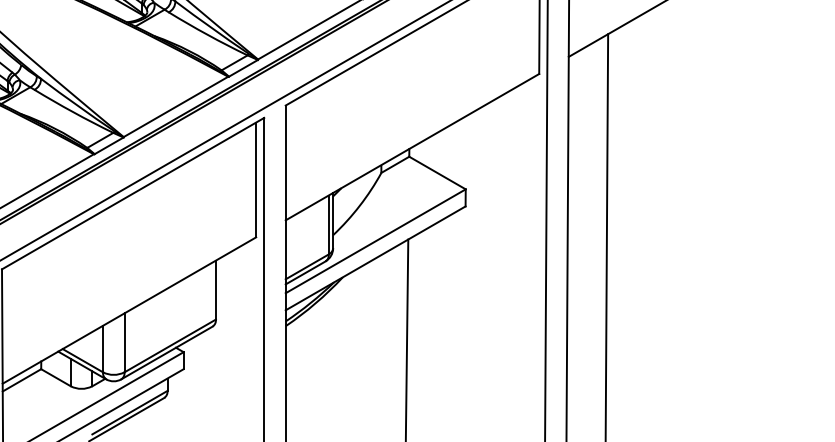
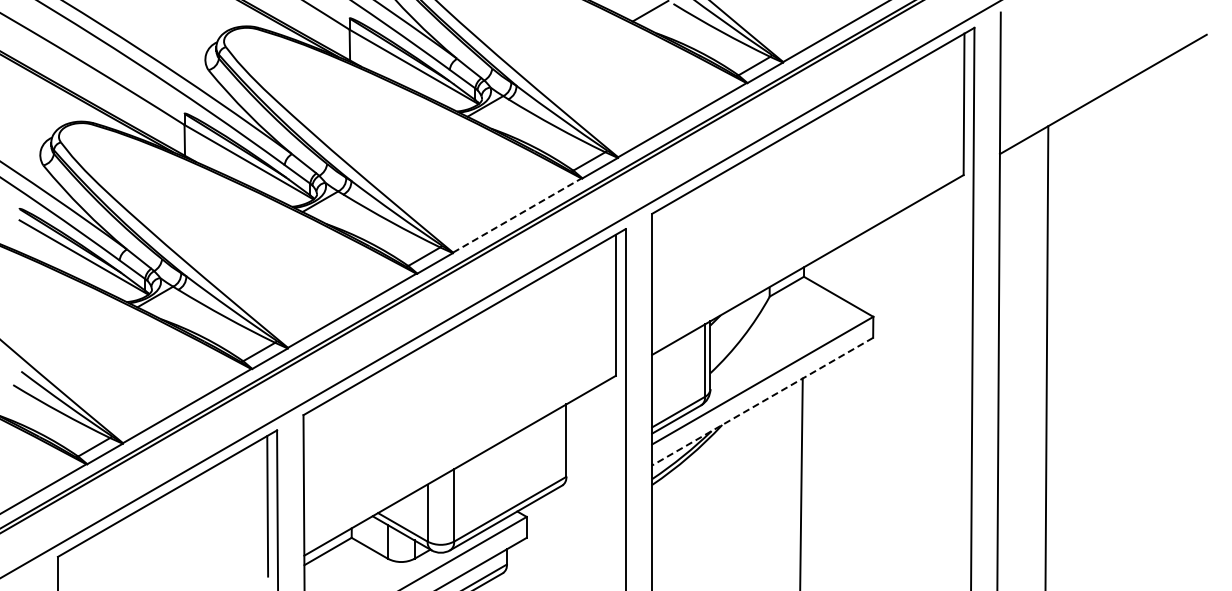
line: (176, 106) -> (517, 215), solid -> dashed
line: (375, 258) -> (762, 401), solid -> dashed

